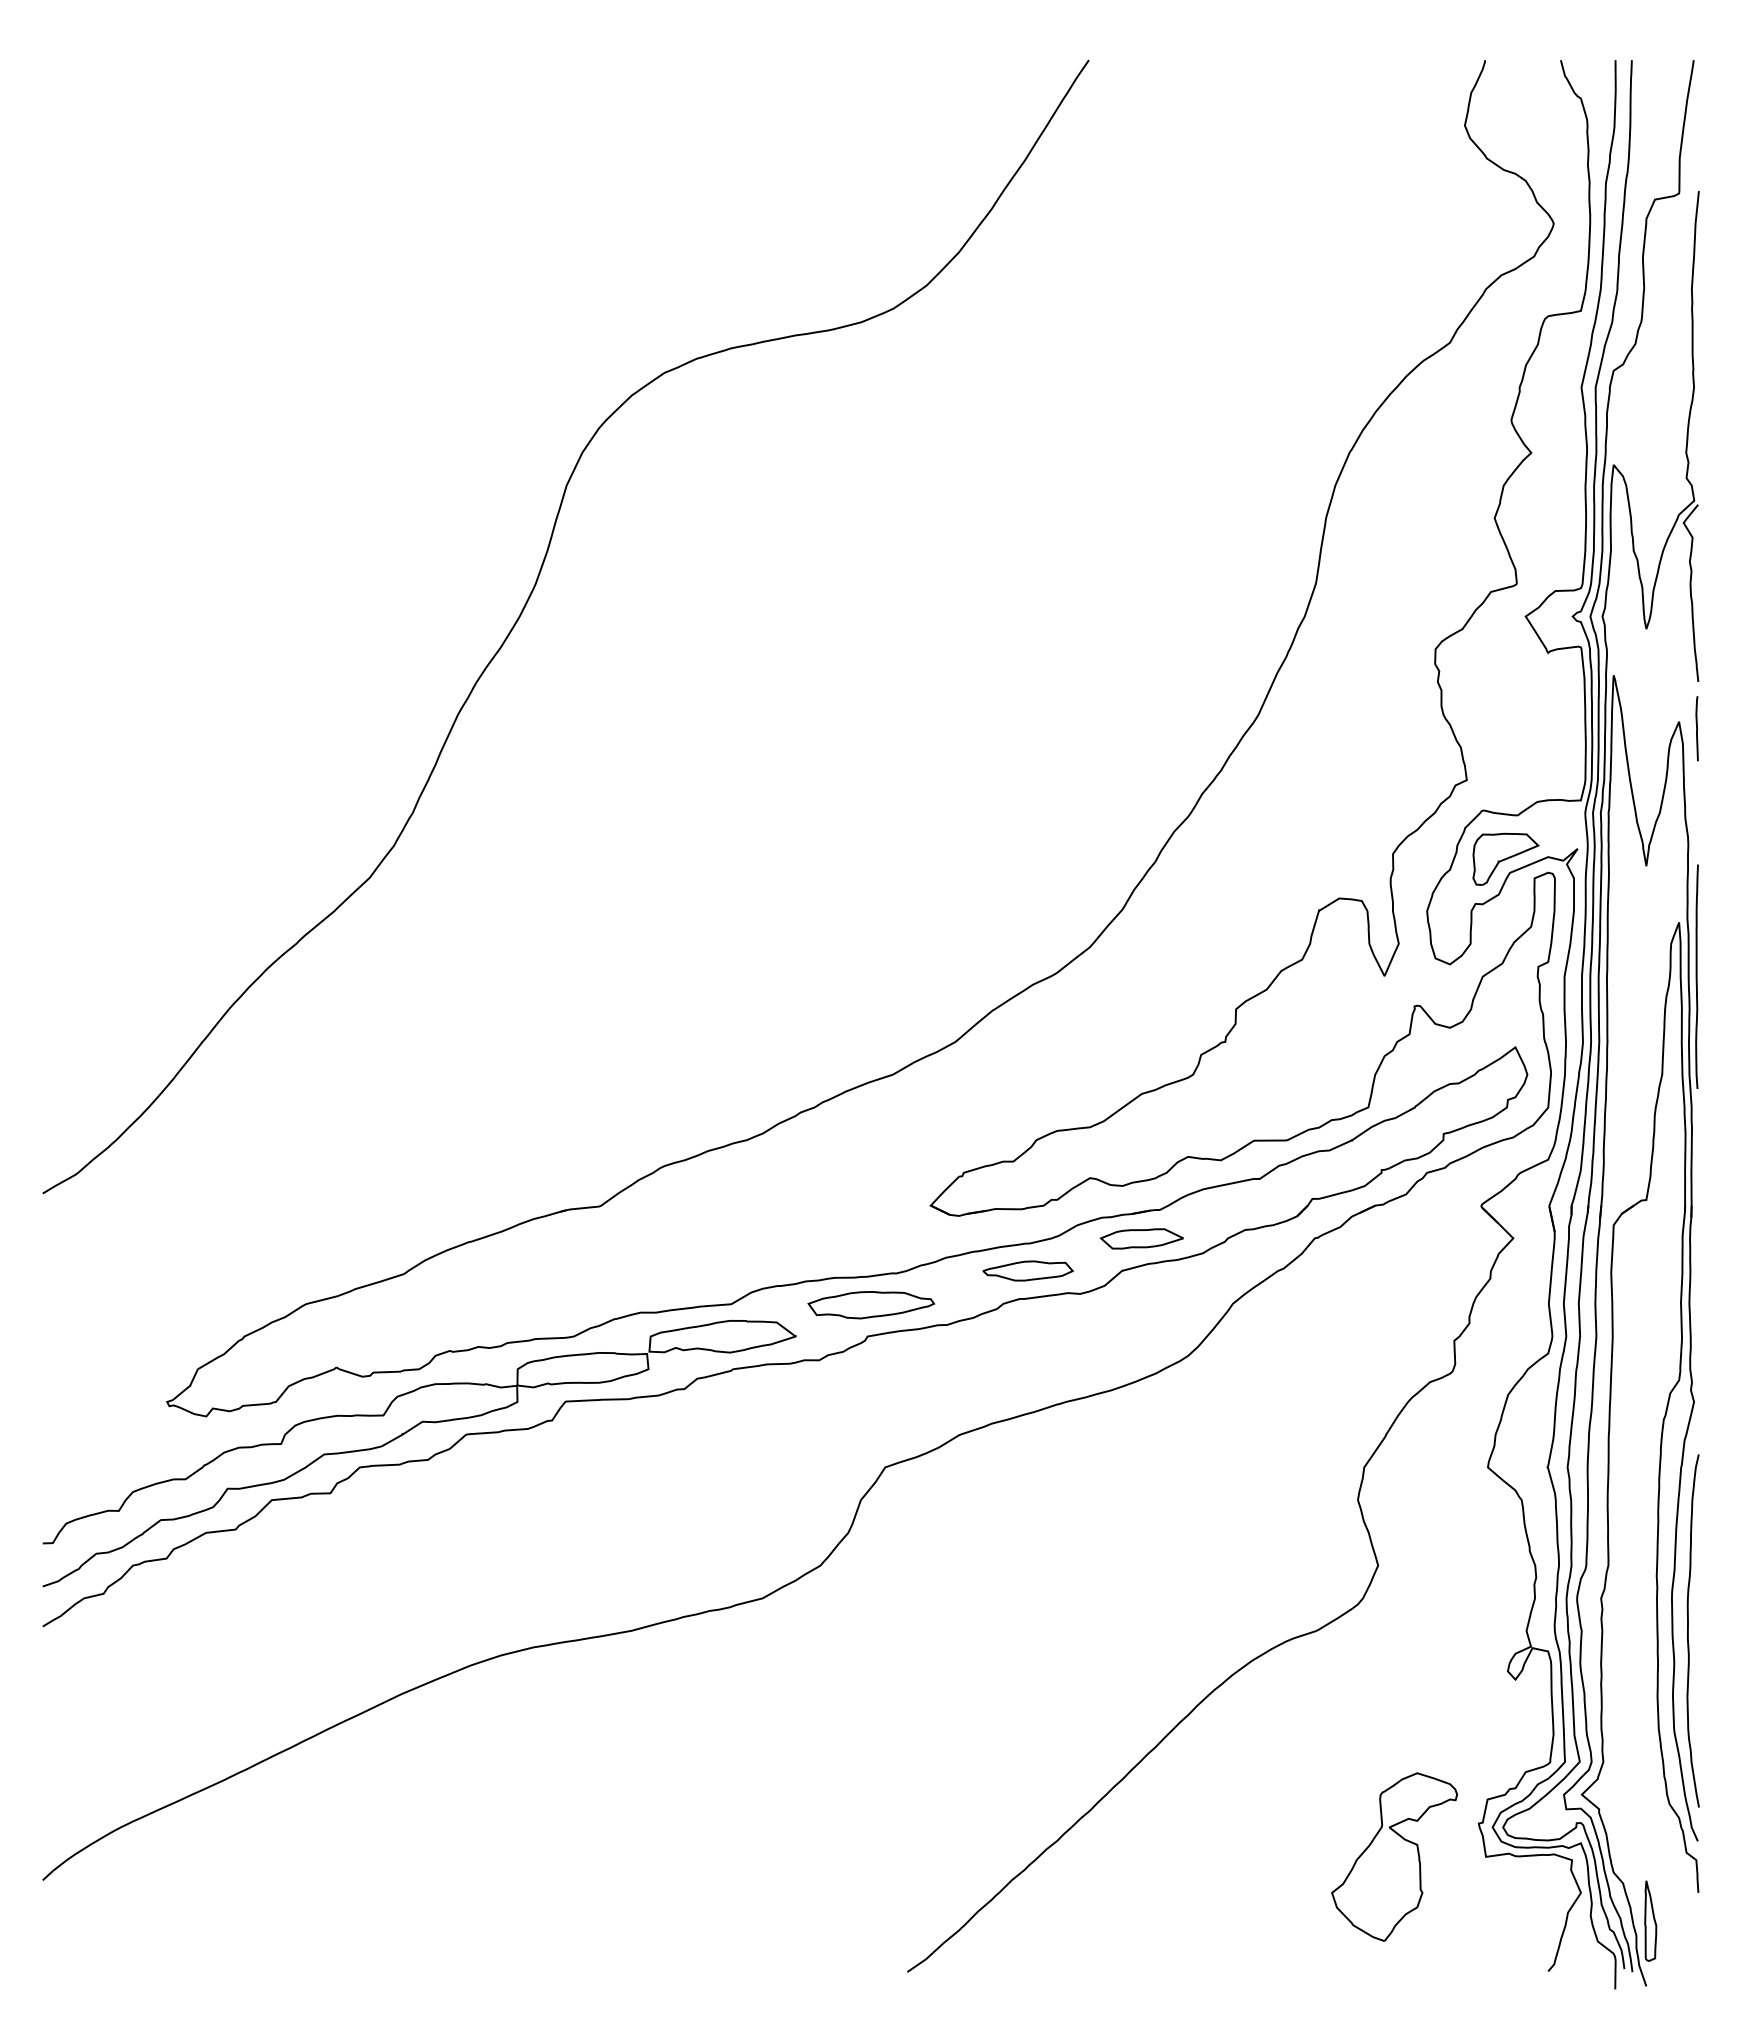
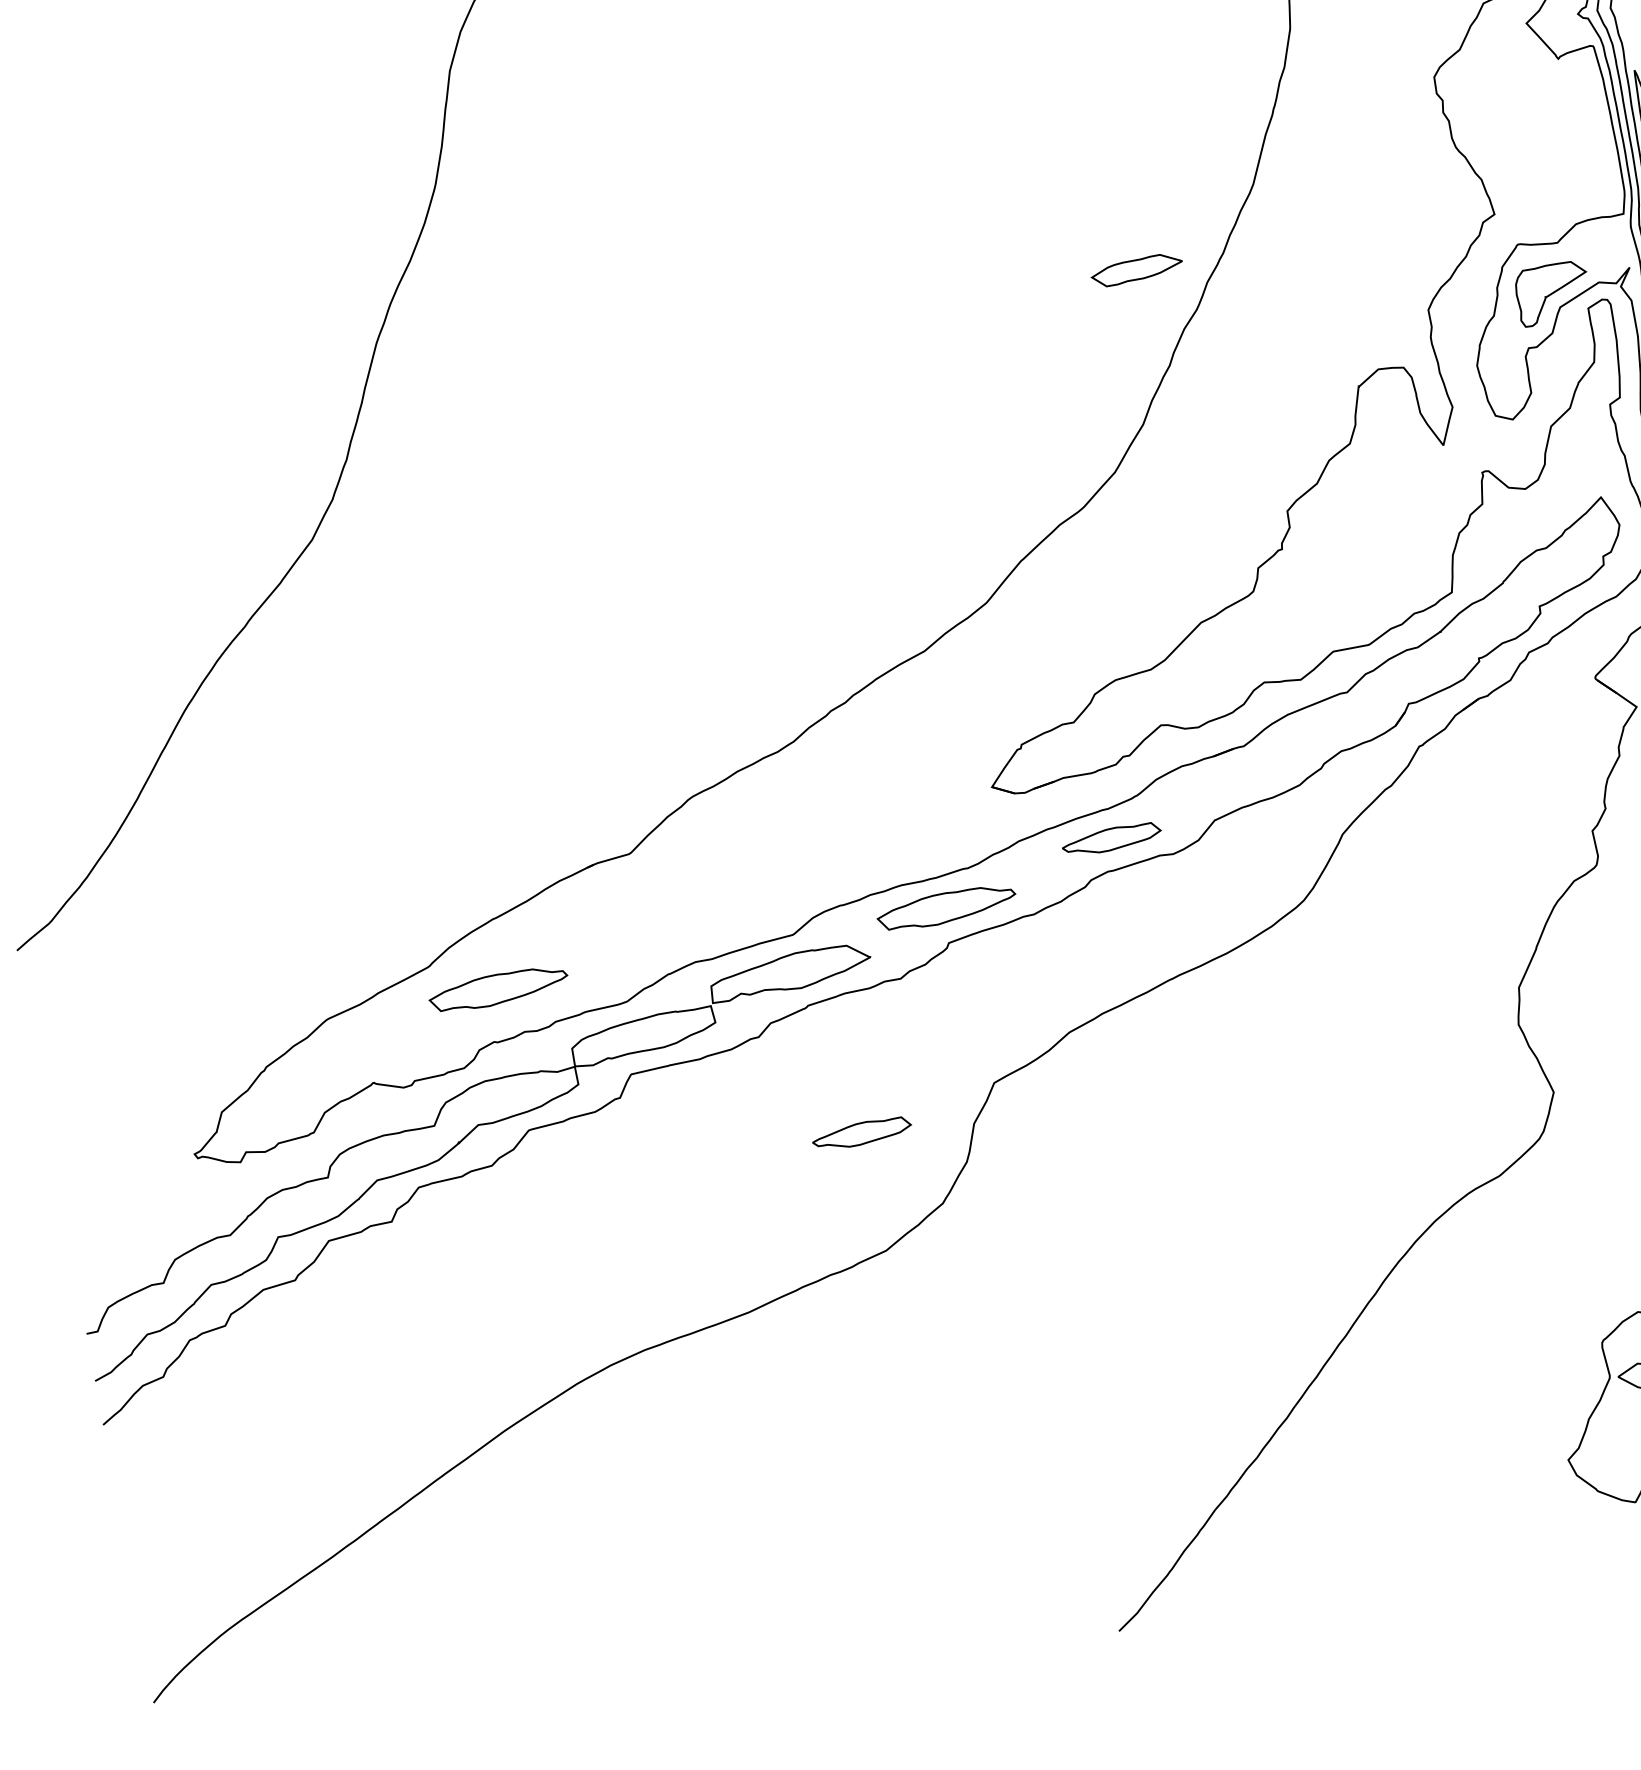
part: (1141, 1238) -> (1136, 269), moved
part: (462, 1305) -> (499, 989), added
part: (759, 1490) -> (861, 1133), added

